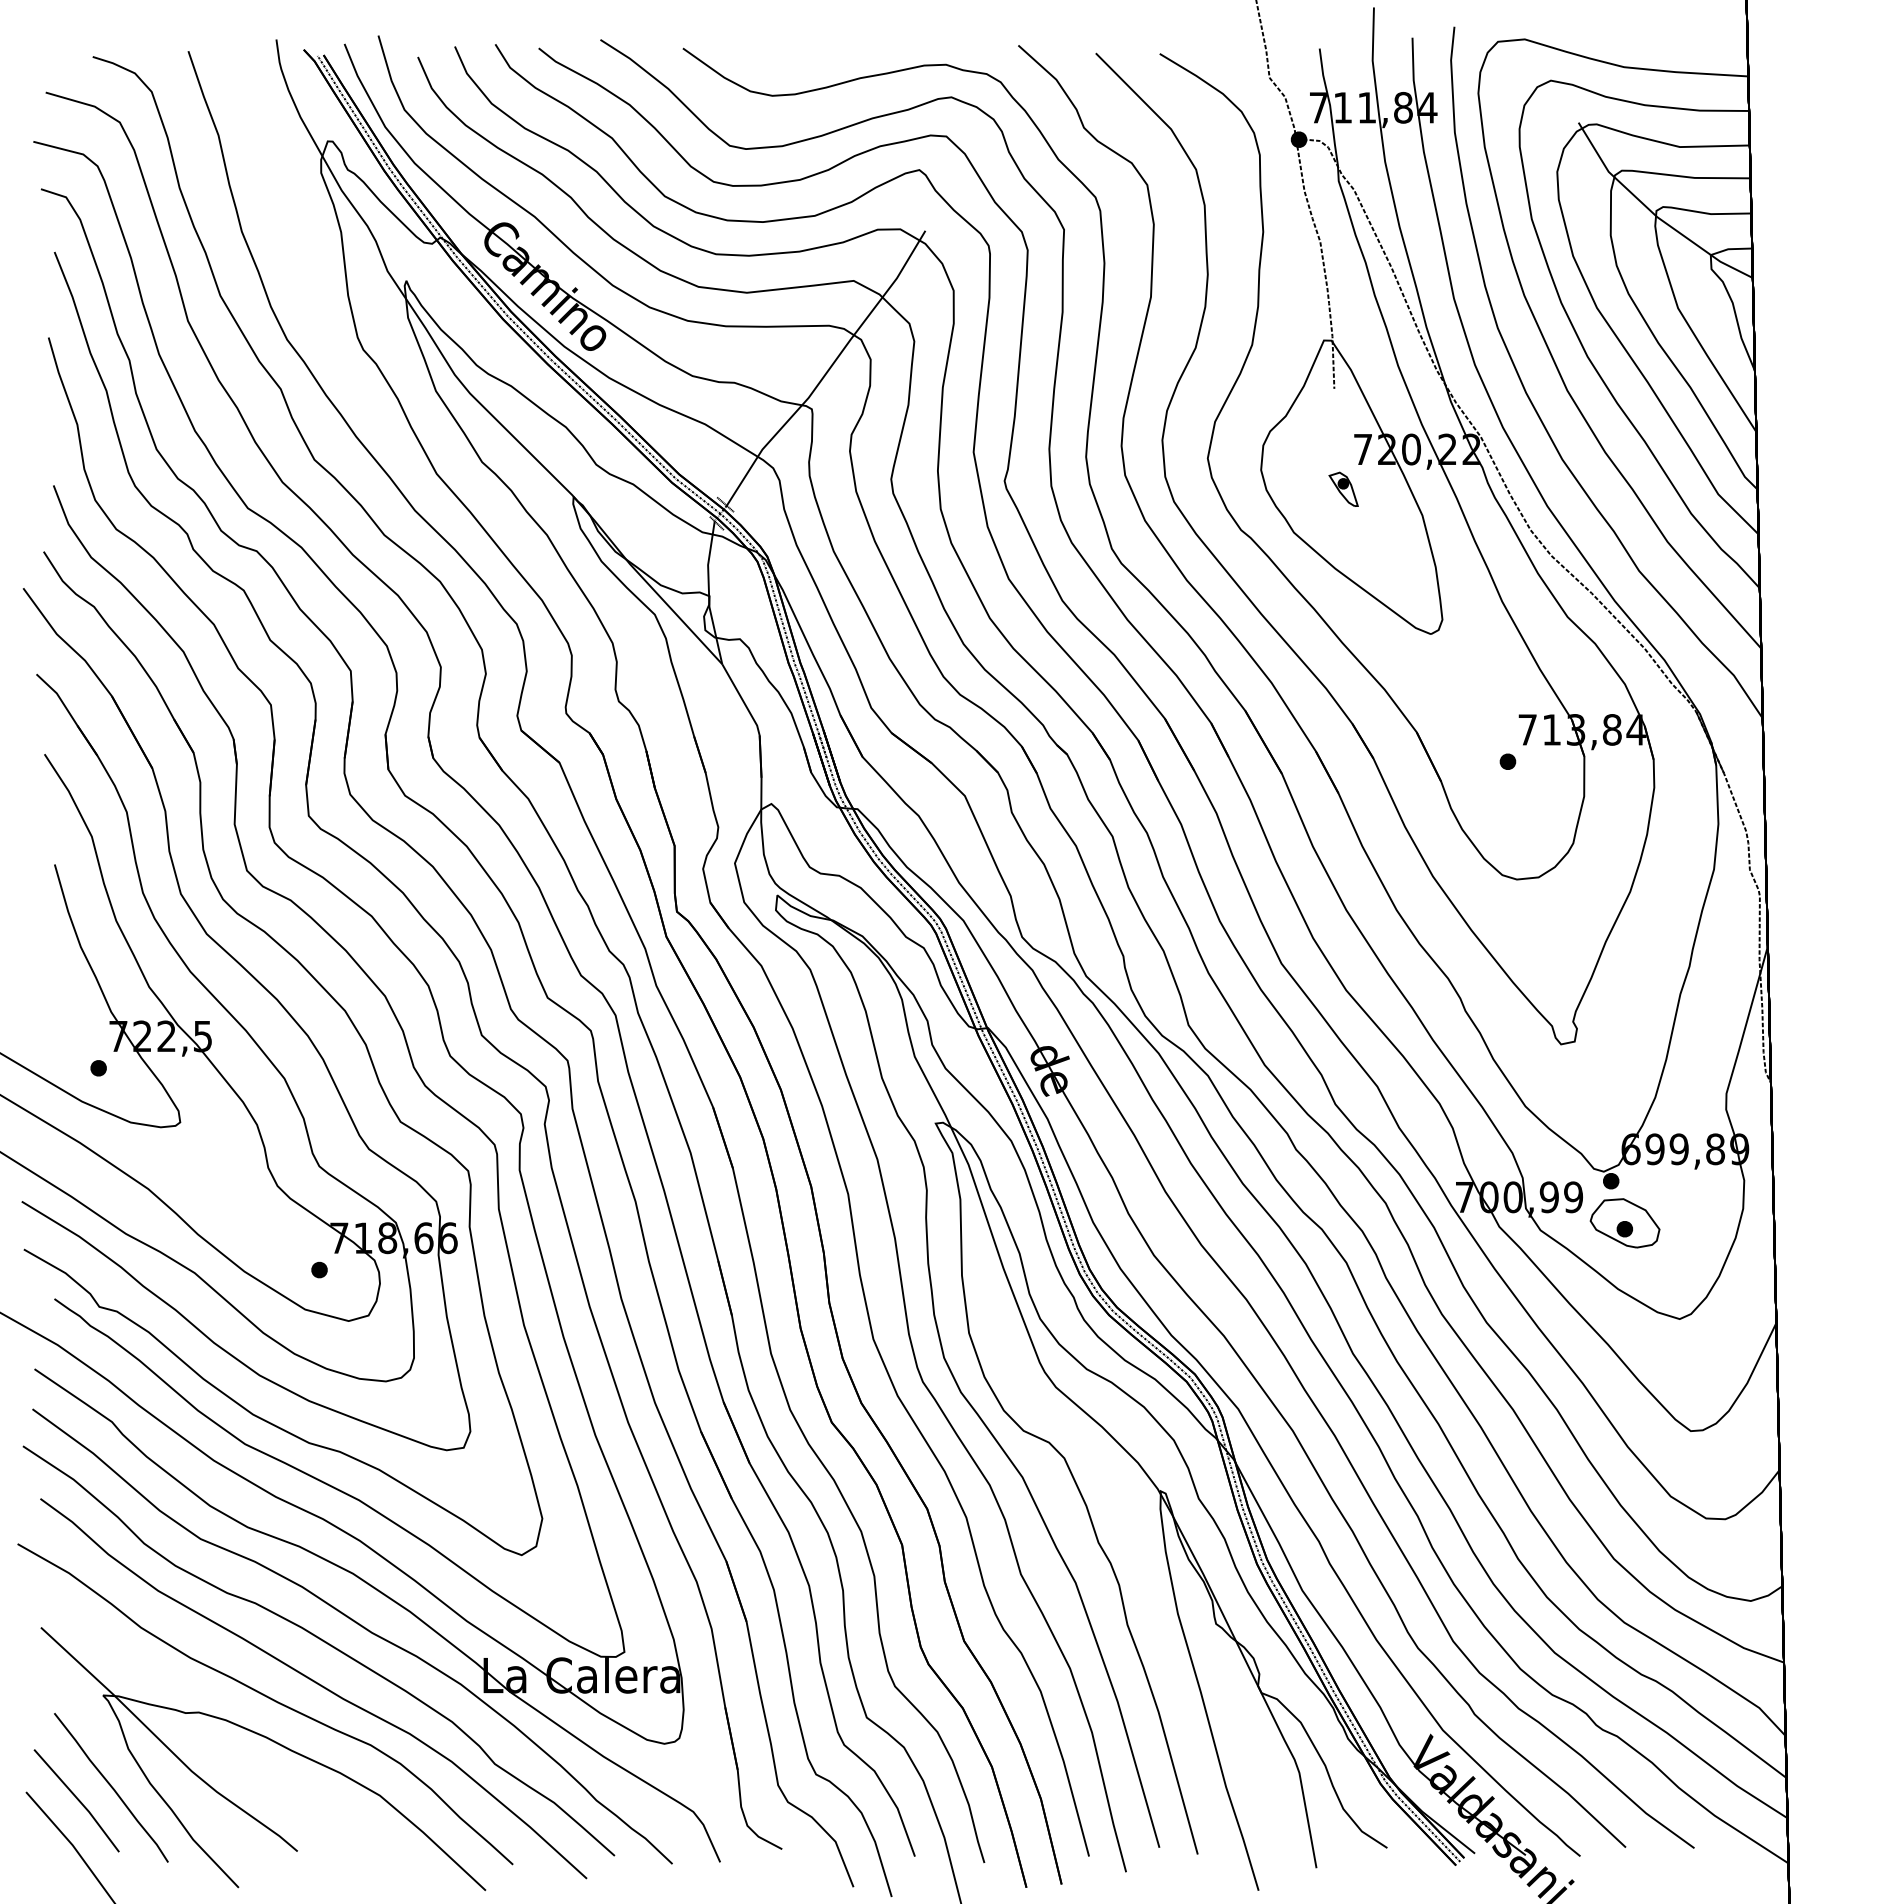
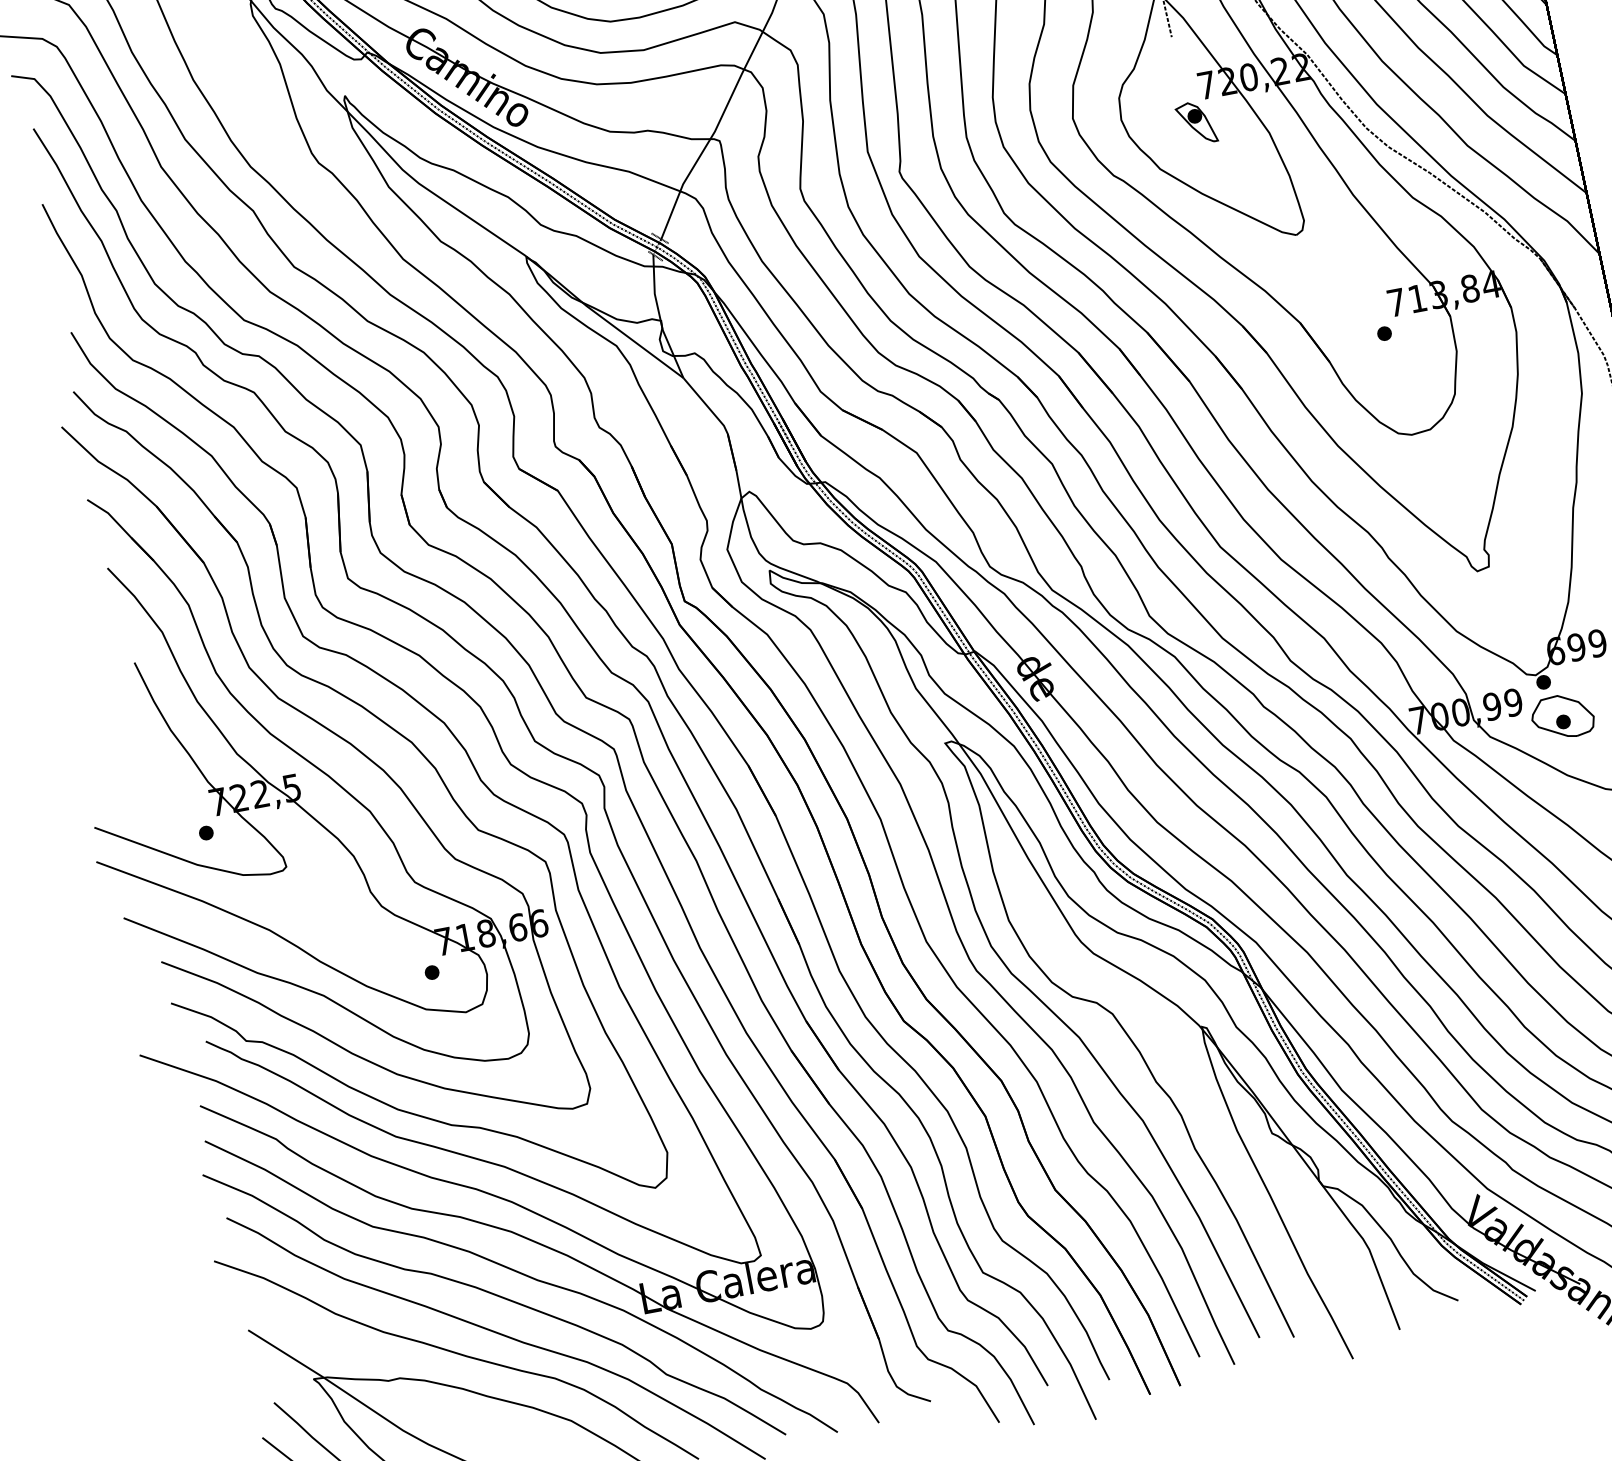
part: (1343, 489) -> (1196, 123), size x1.43

